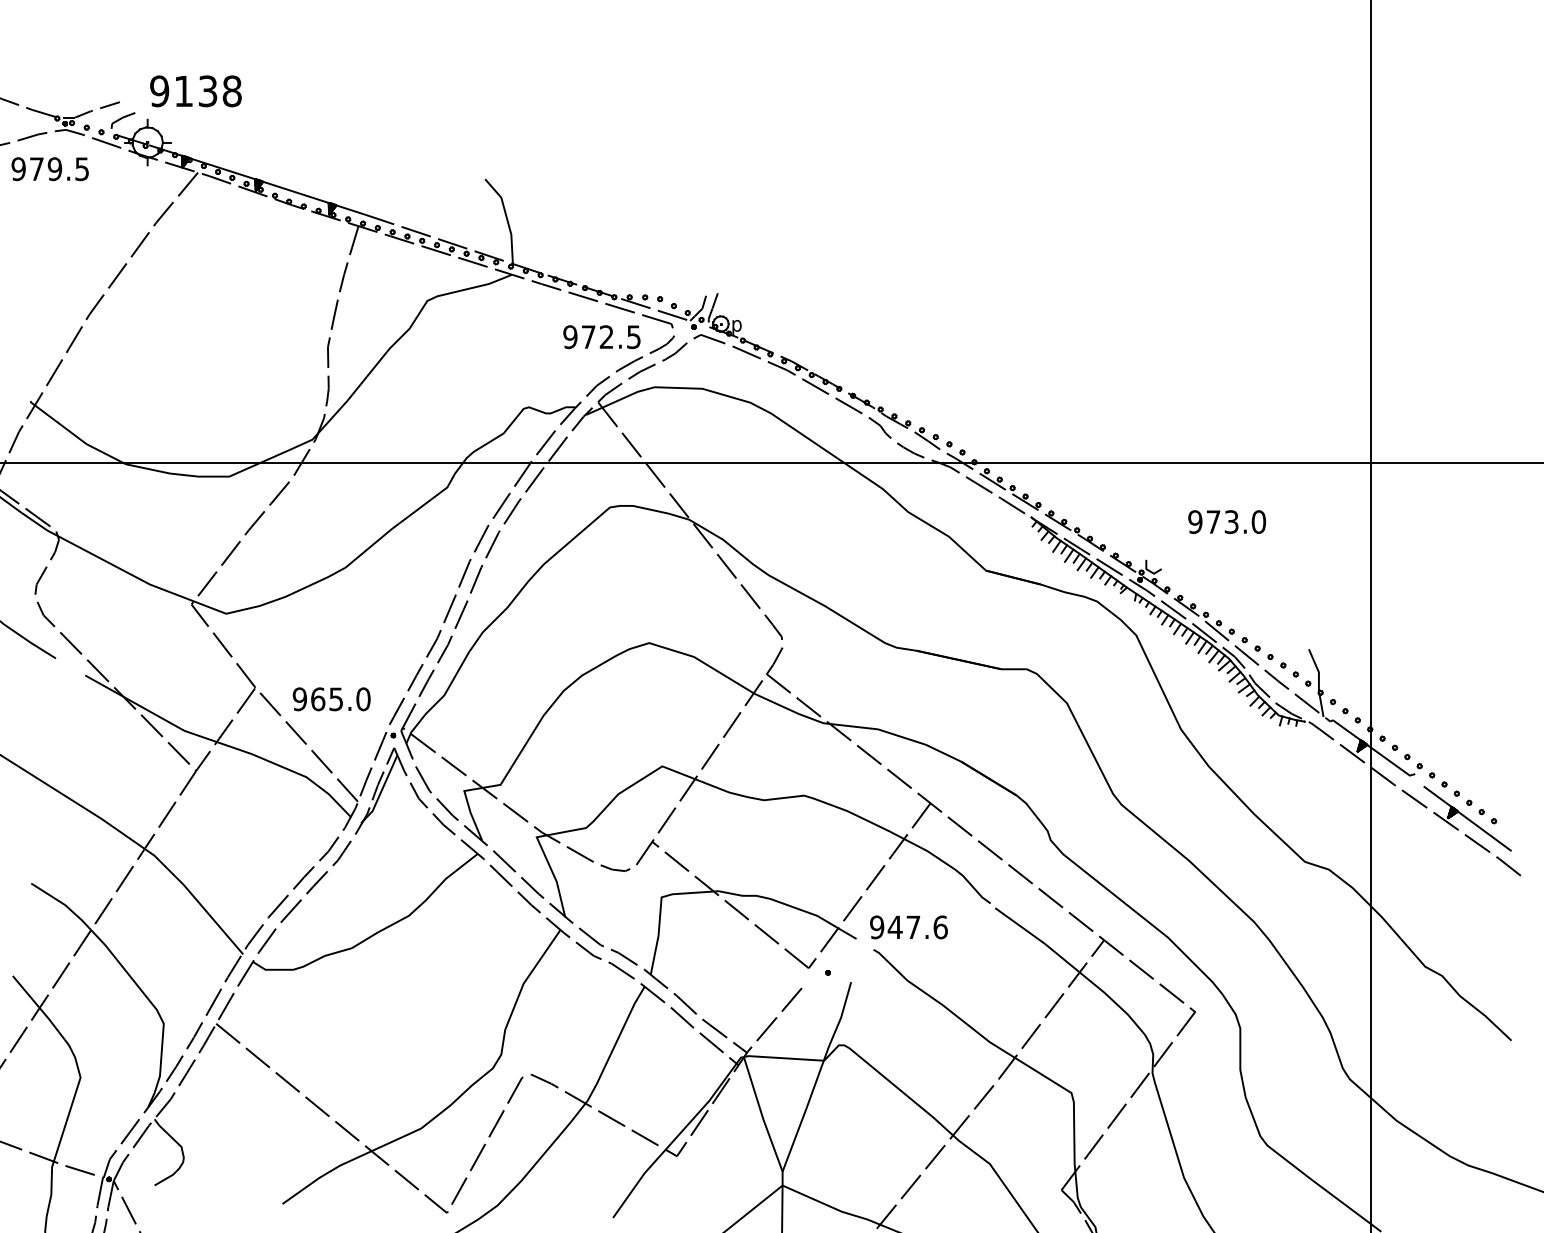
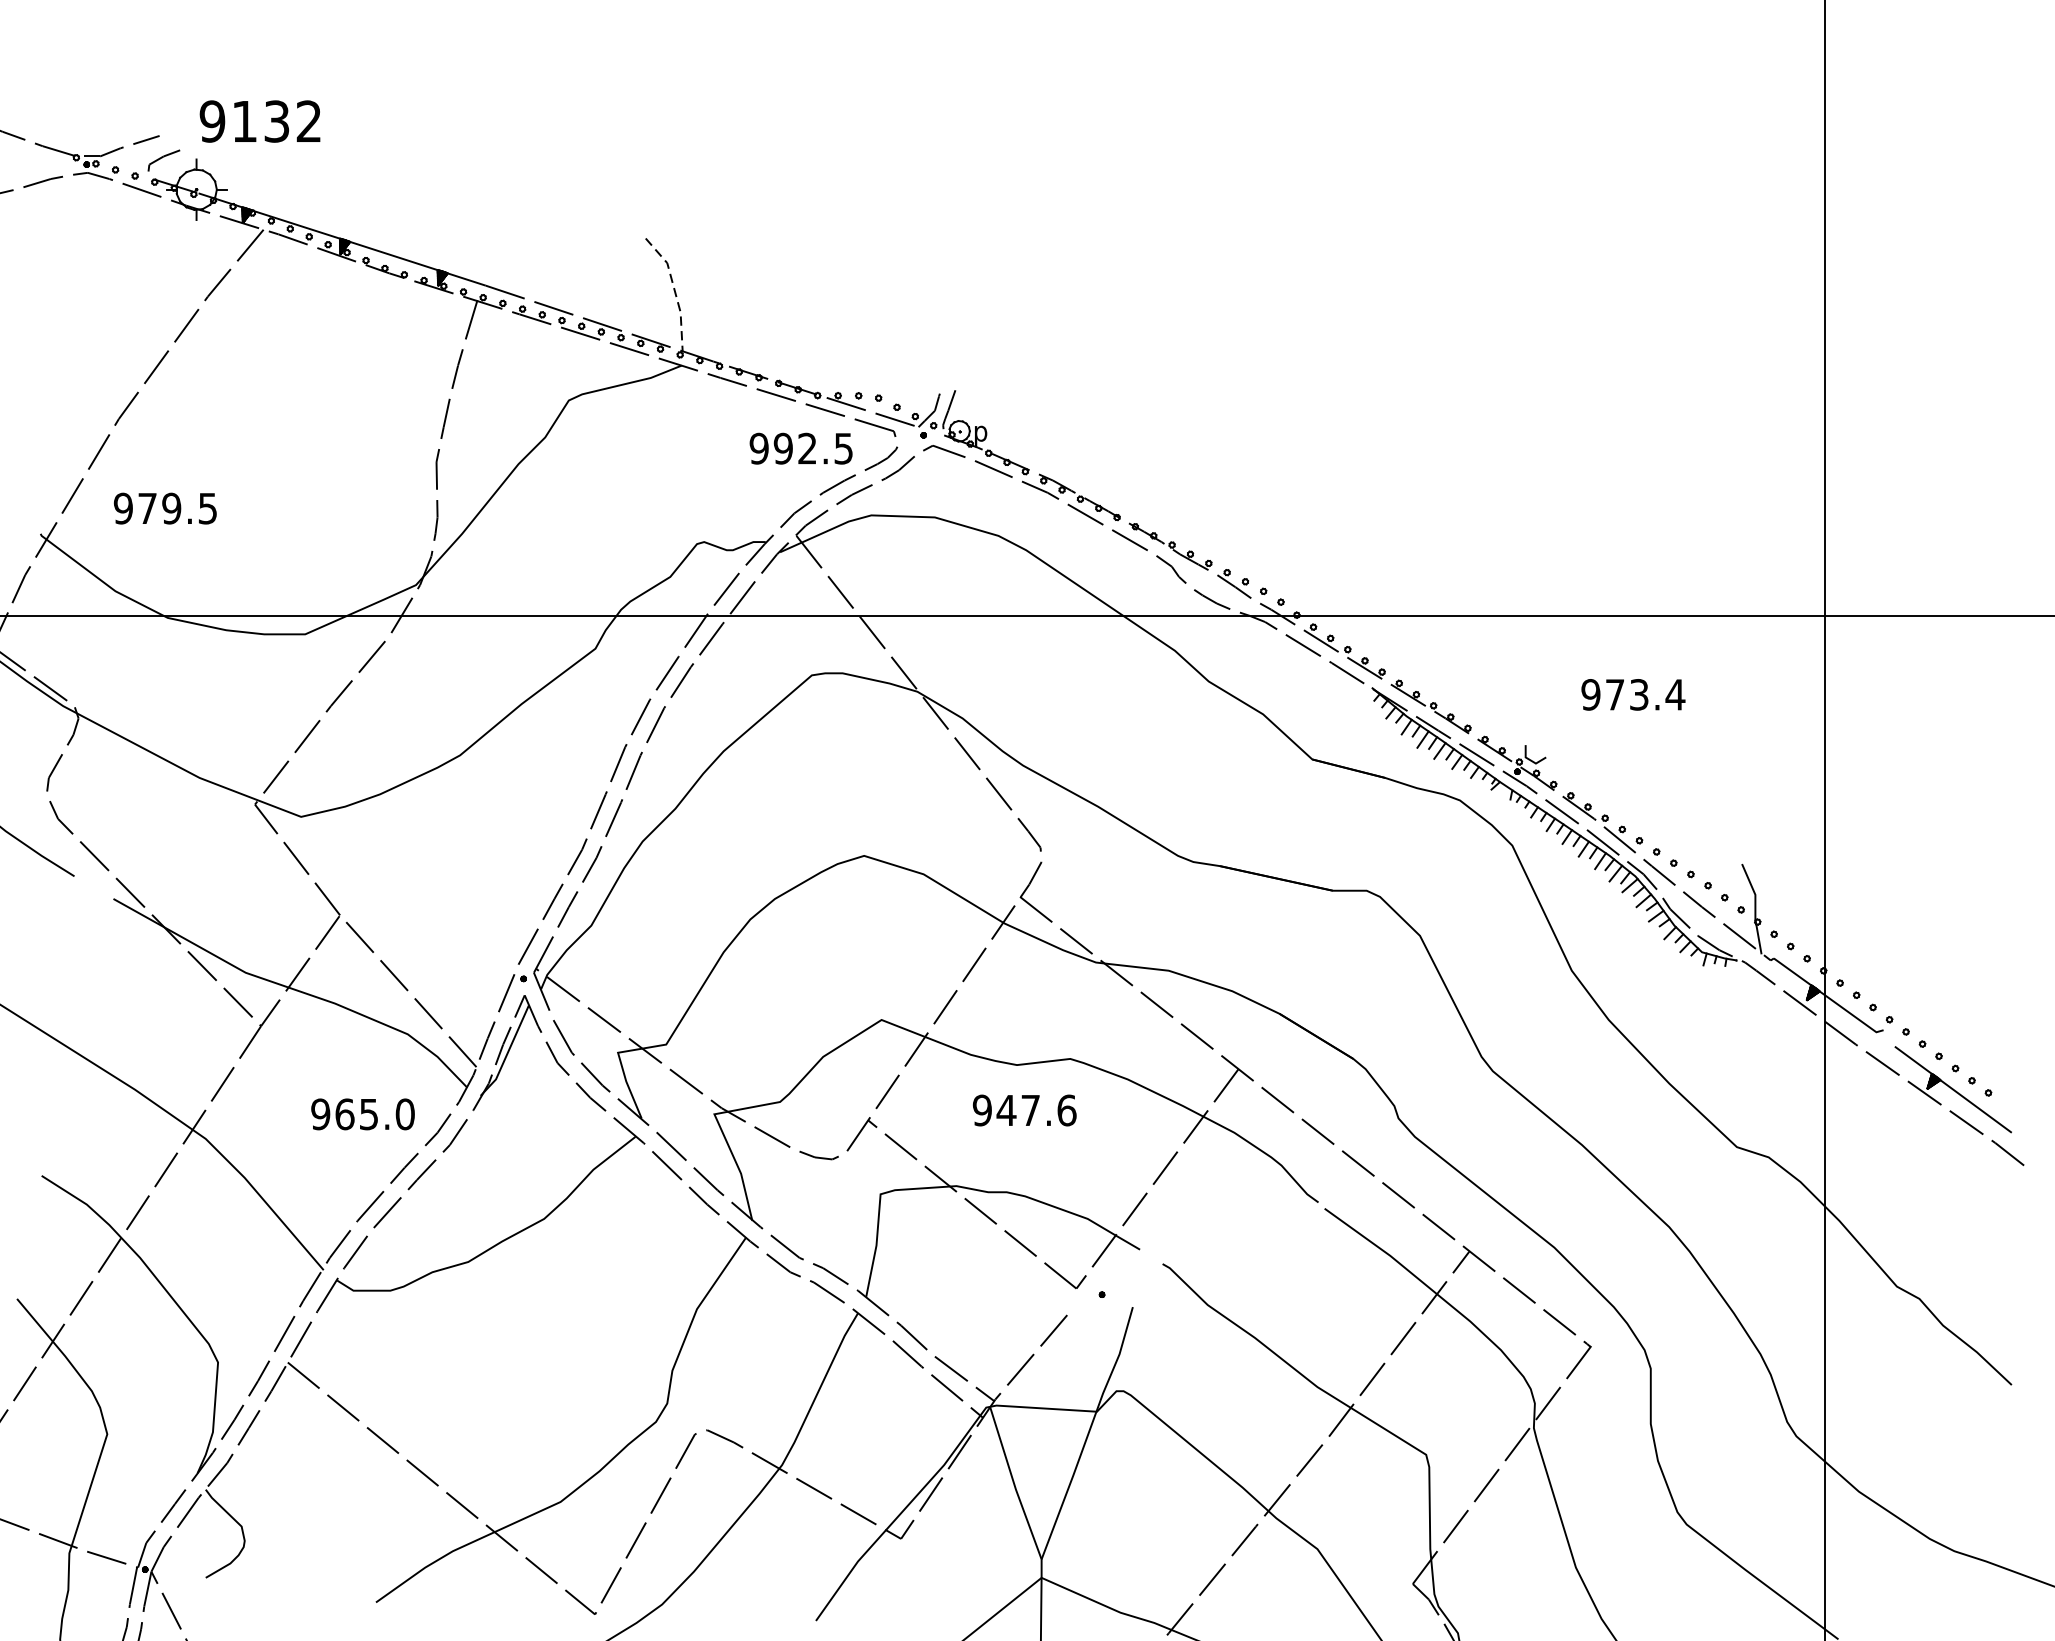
text: (231, 91) -> (308, 121), 9138 -> 9132
text: (49, 169) -> (164, 509), moved
line: (506, 218) -> (674, 290), solid -> dashed
text: (588, 337) -> (783, 449), 972.5 -> 992.5
text: (1258, 521) -> (1674, 694), 973.0 -> 973.4
text: (331, 699) -> (362, 1114), moved
text: (908, 927) -> (1024, 1110), moved

